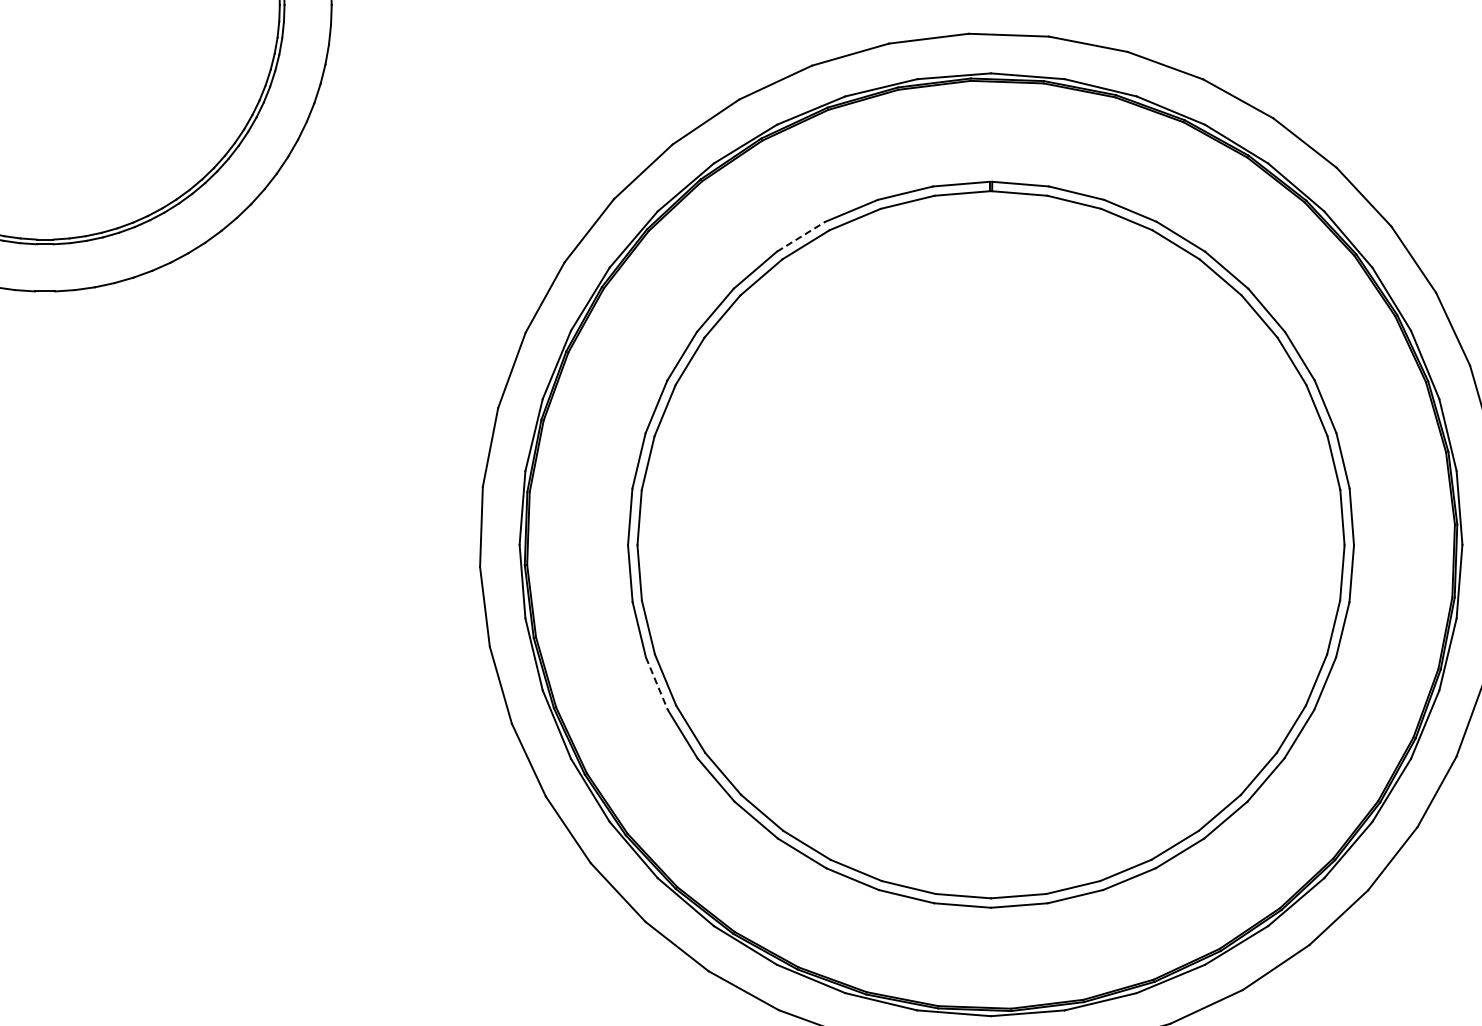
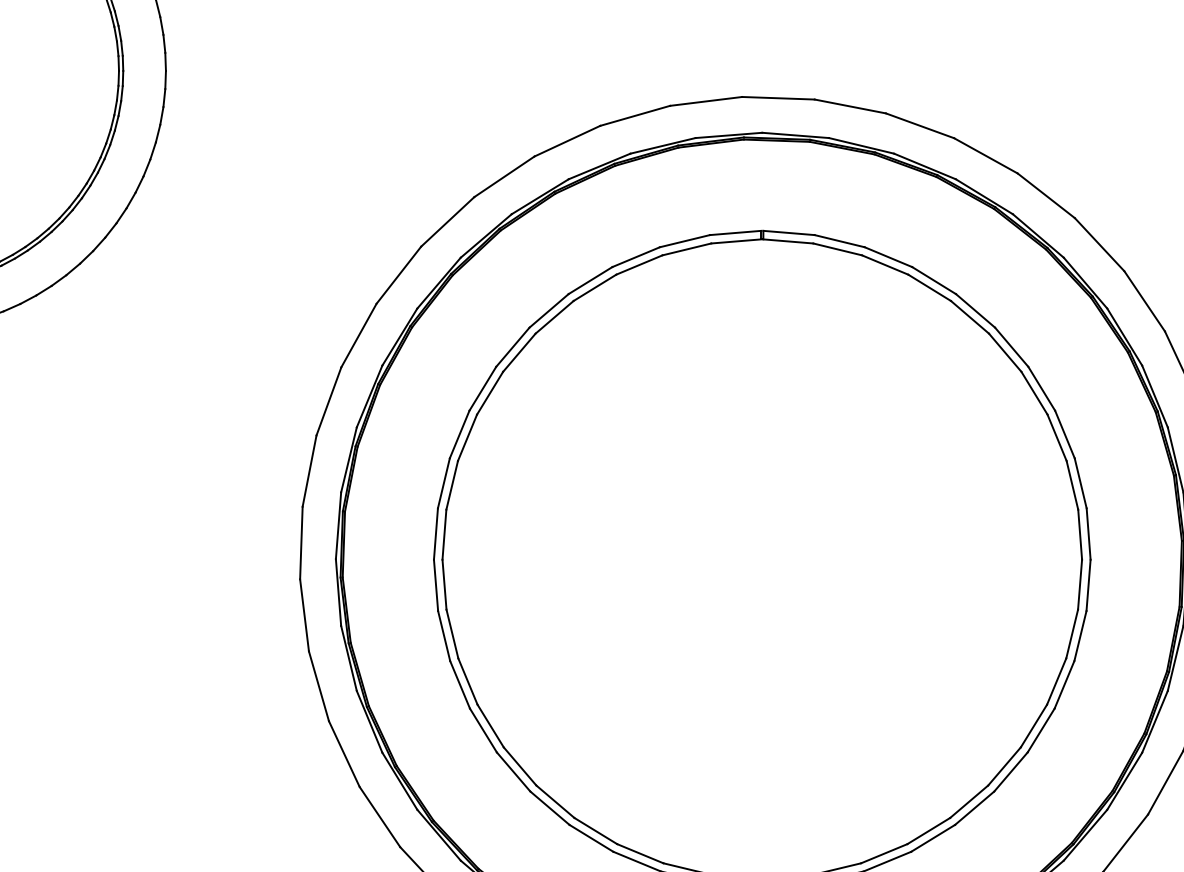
line: (801, 236) -> (590, 280), dashed -> solid
line: (657, 684) -> (460, 685), dashed -> solid

